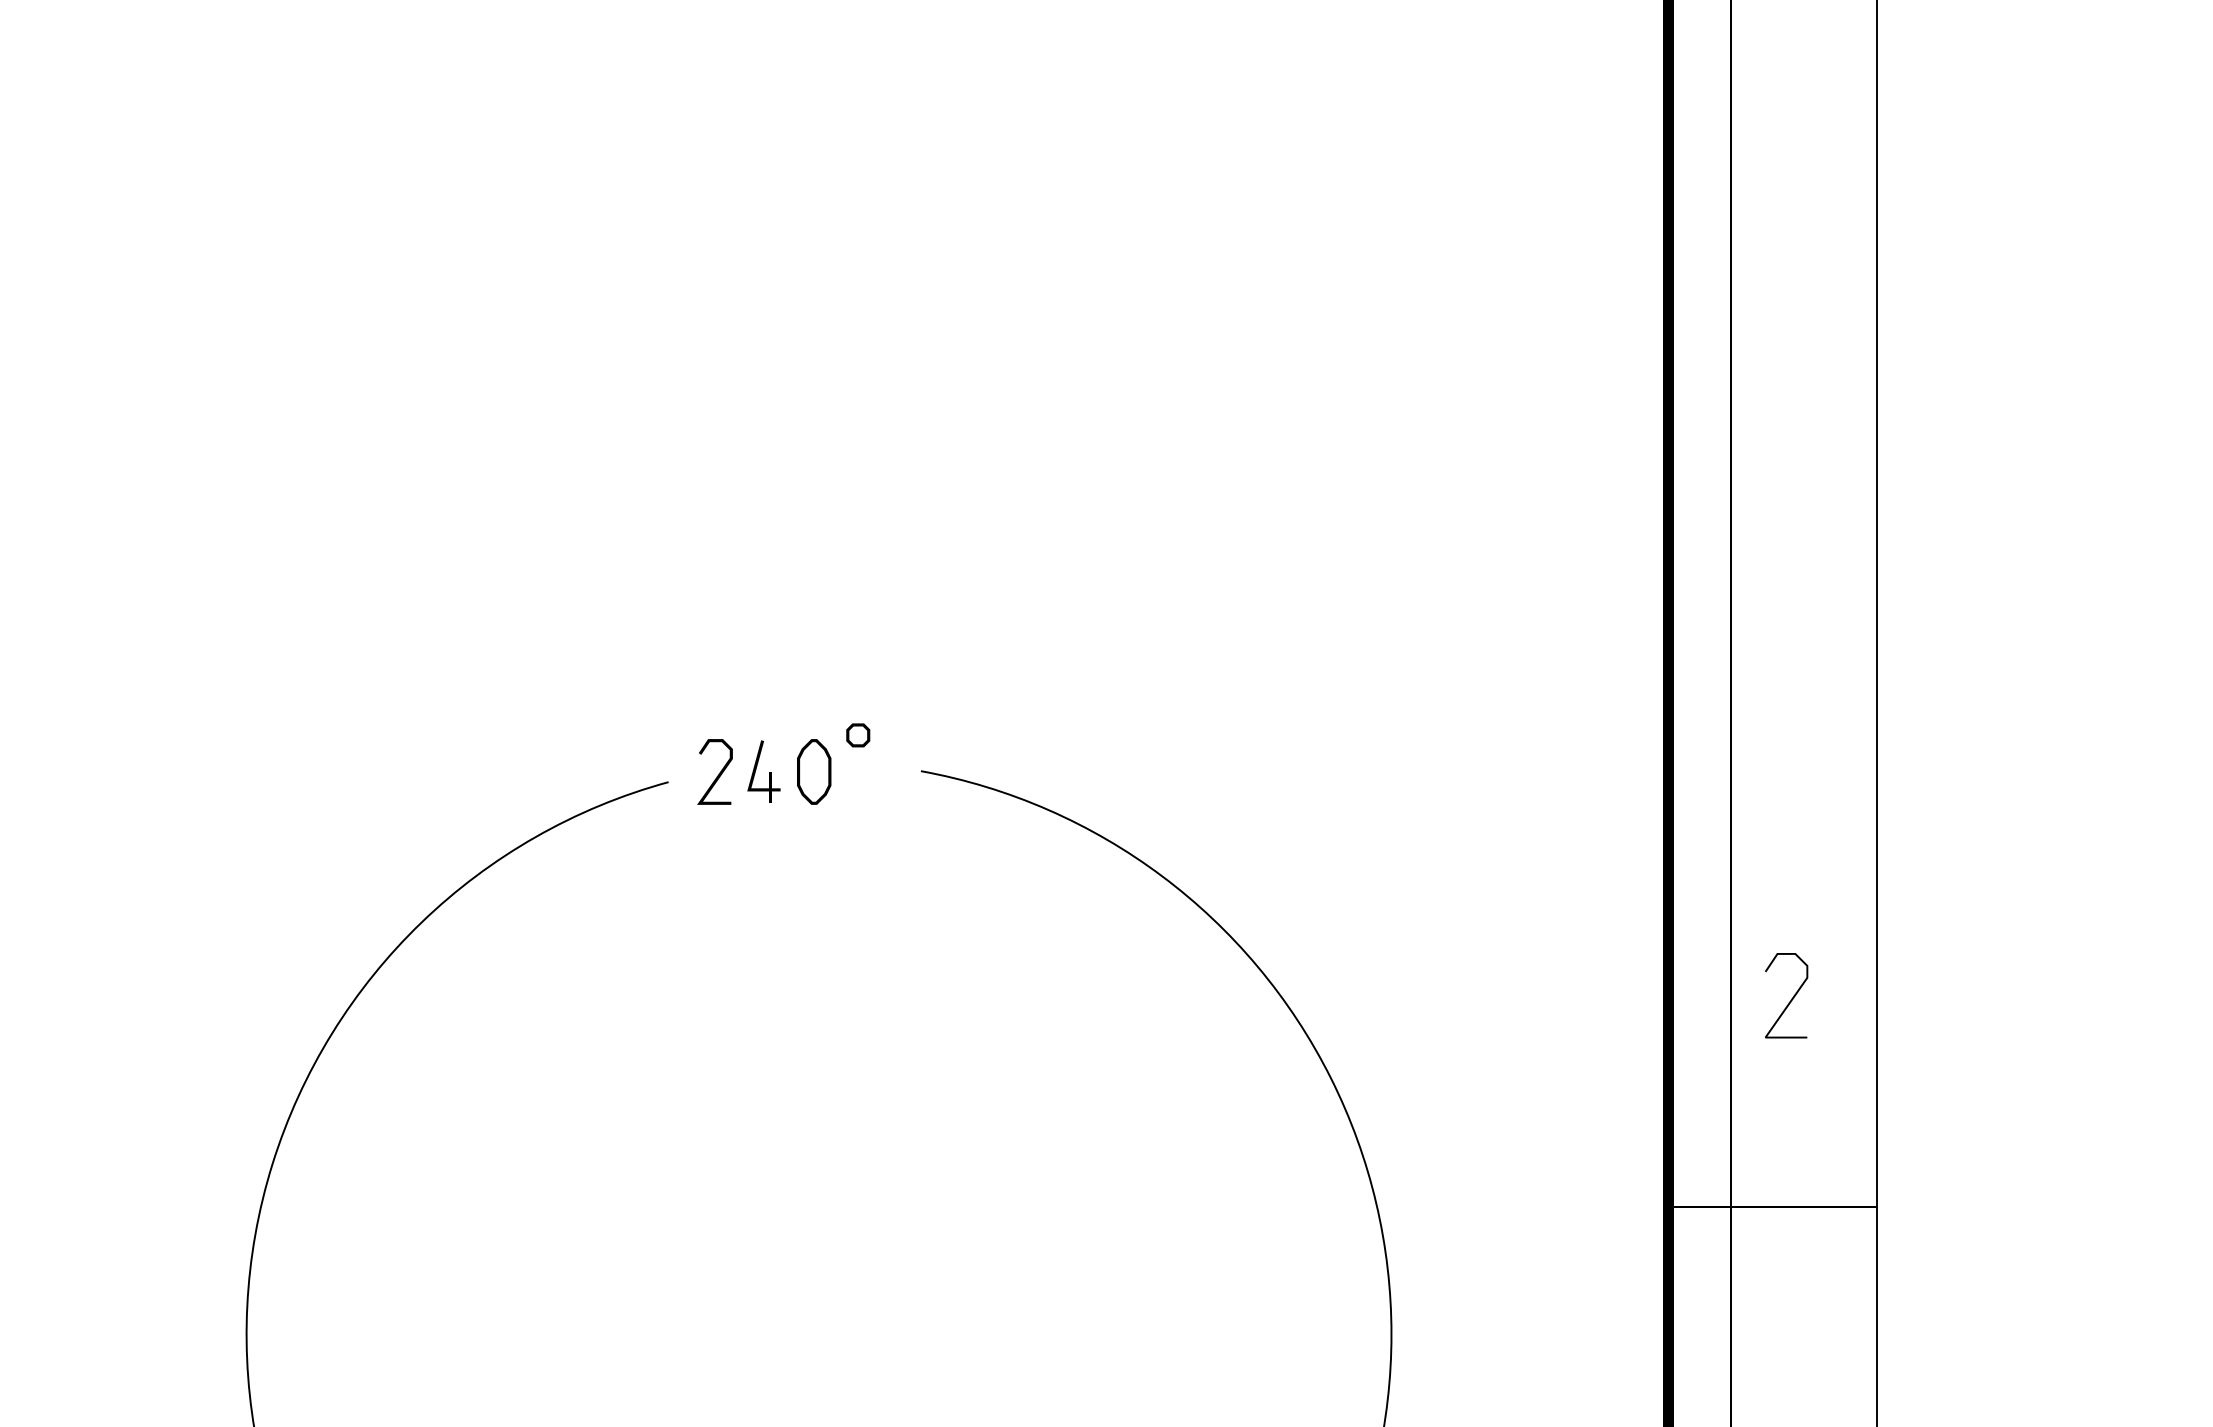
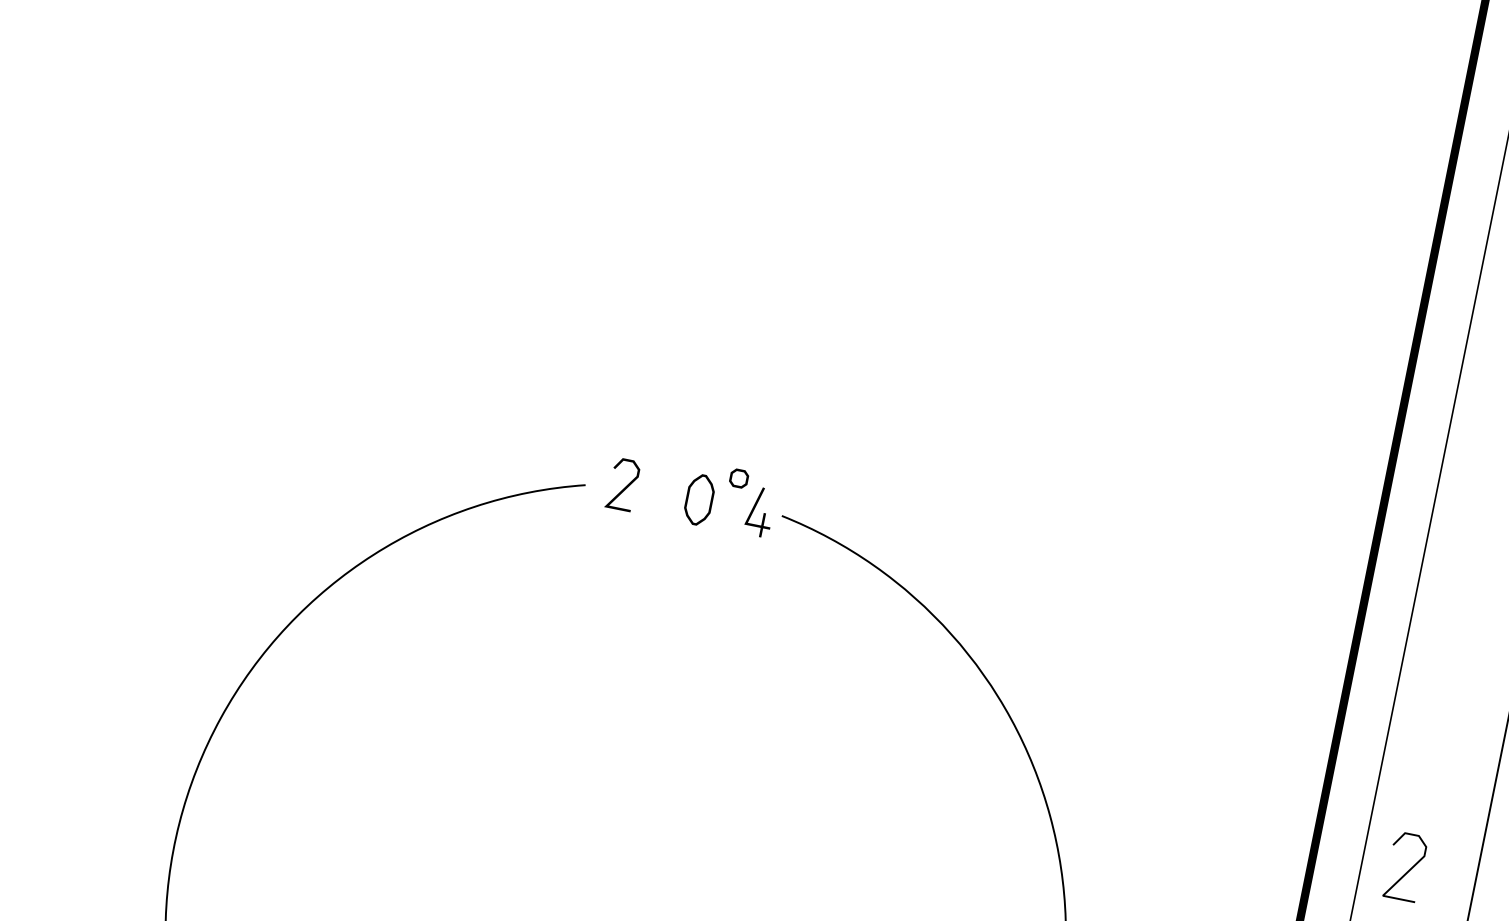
part: (769, 772) -> (764, 513), moved
curve: (1791, 998) -> (1409, 869), moved

